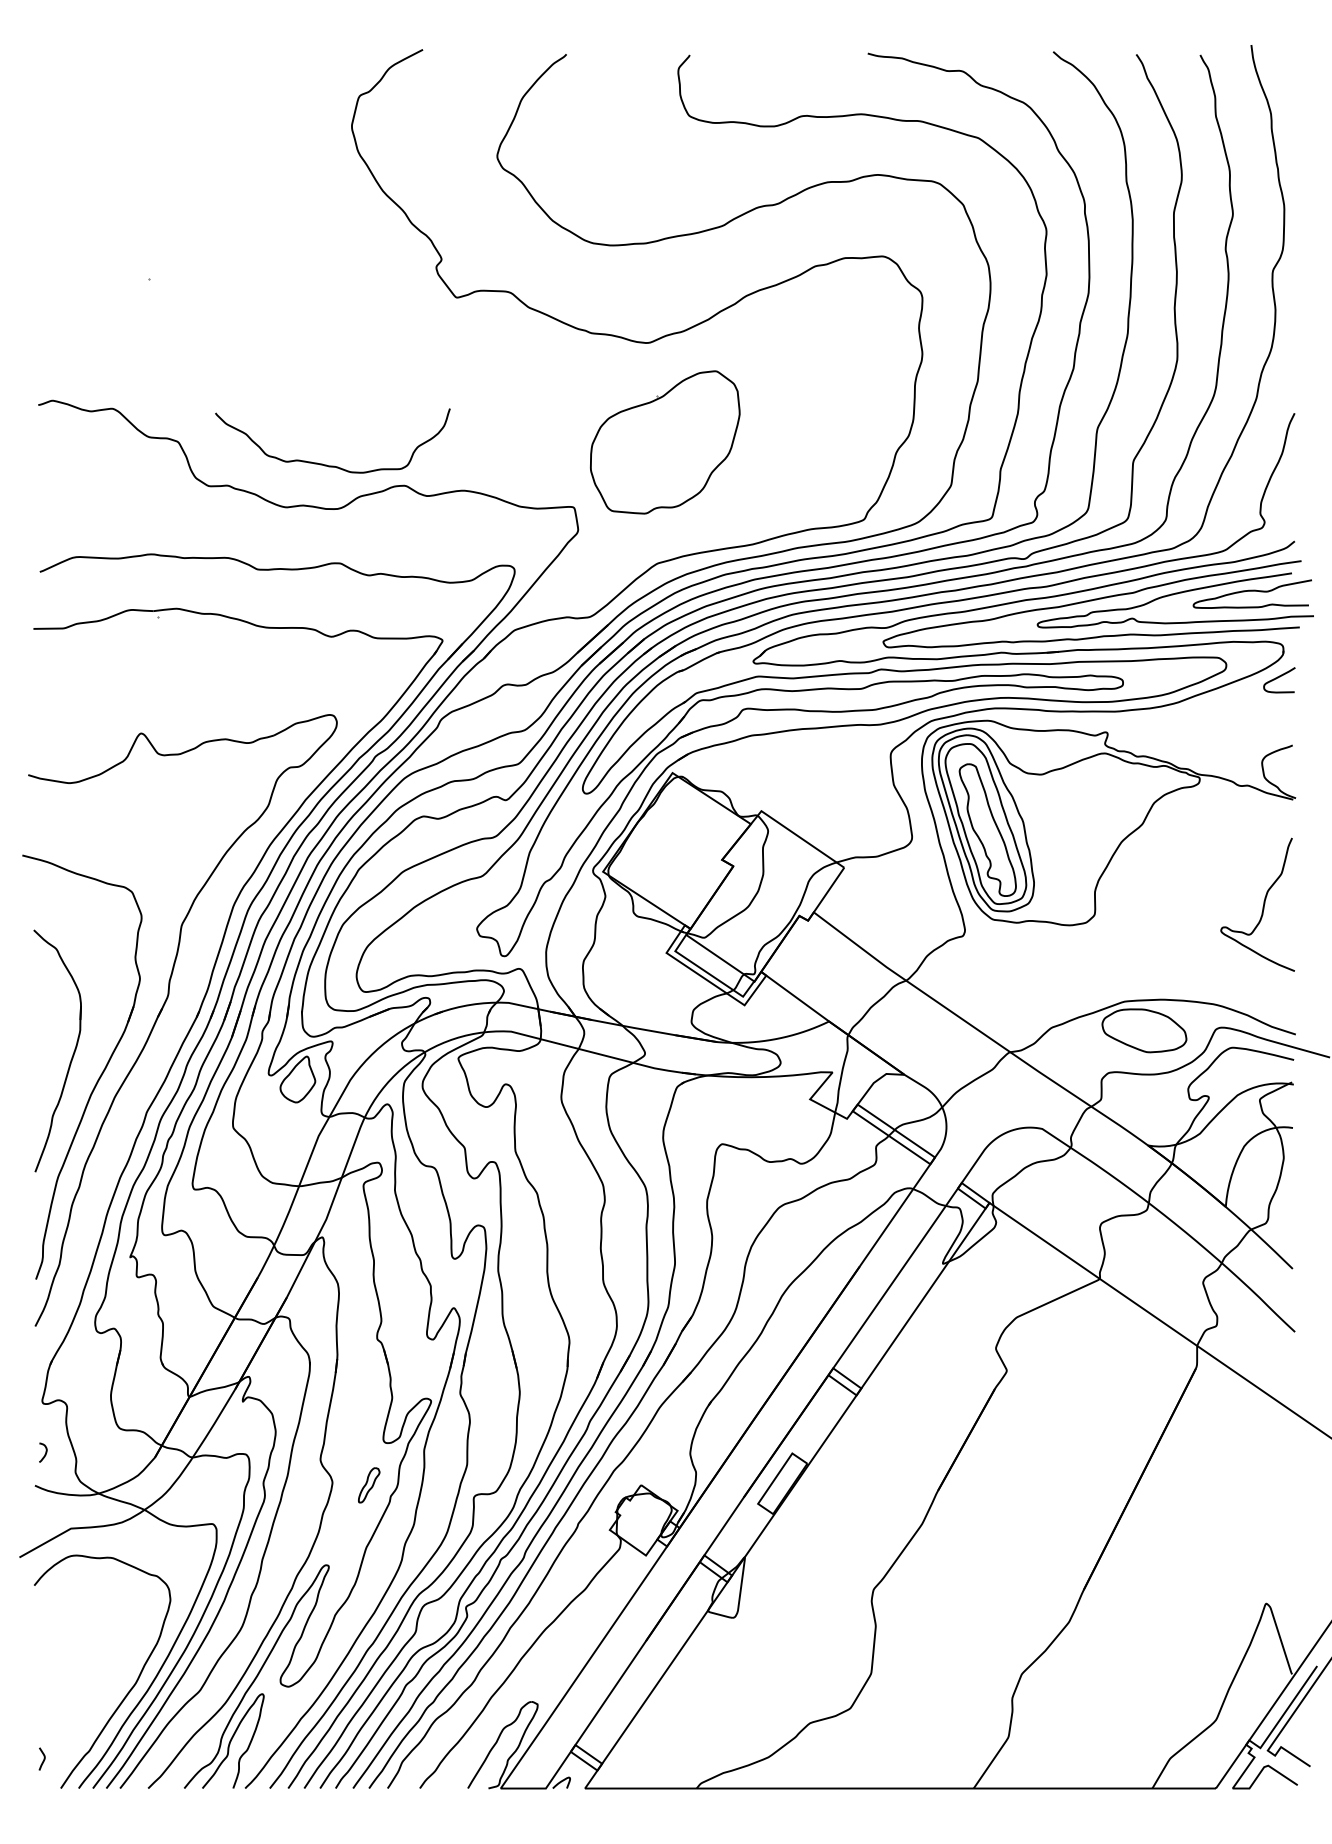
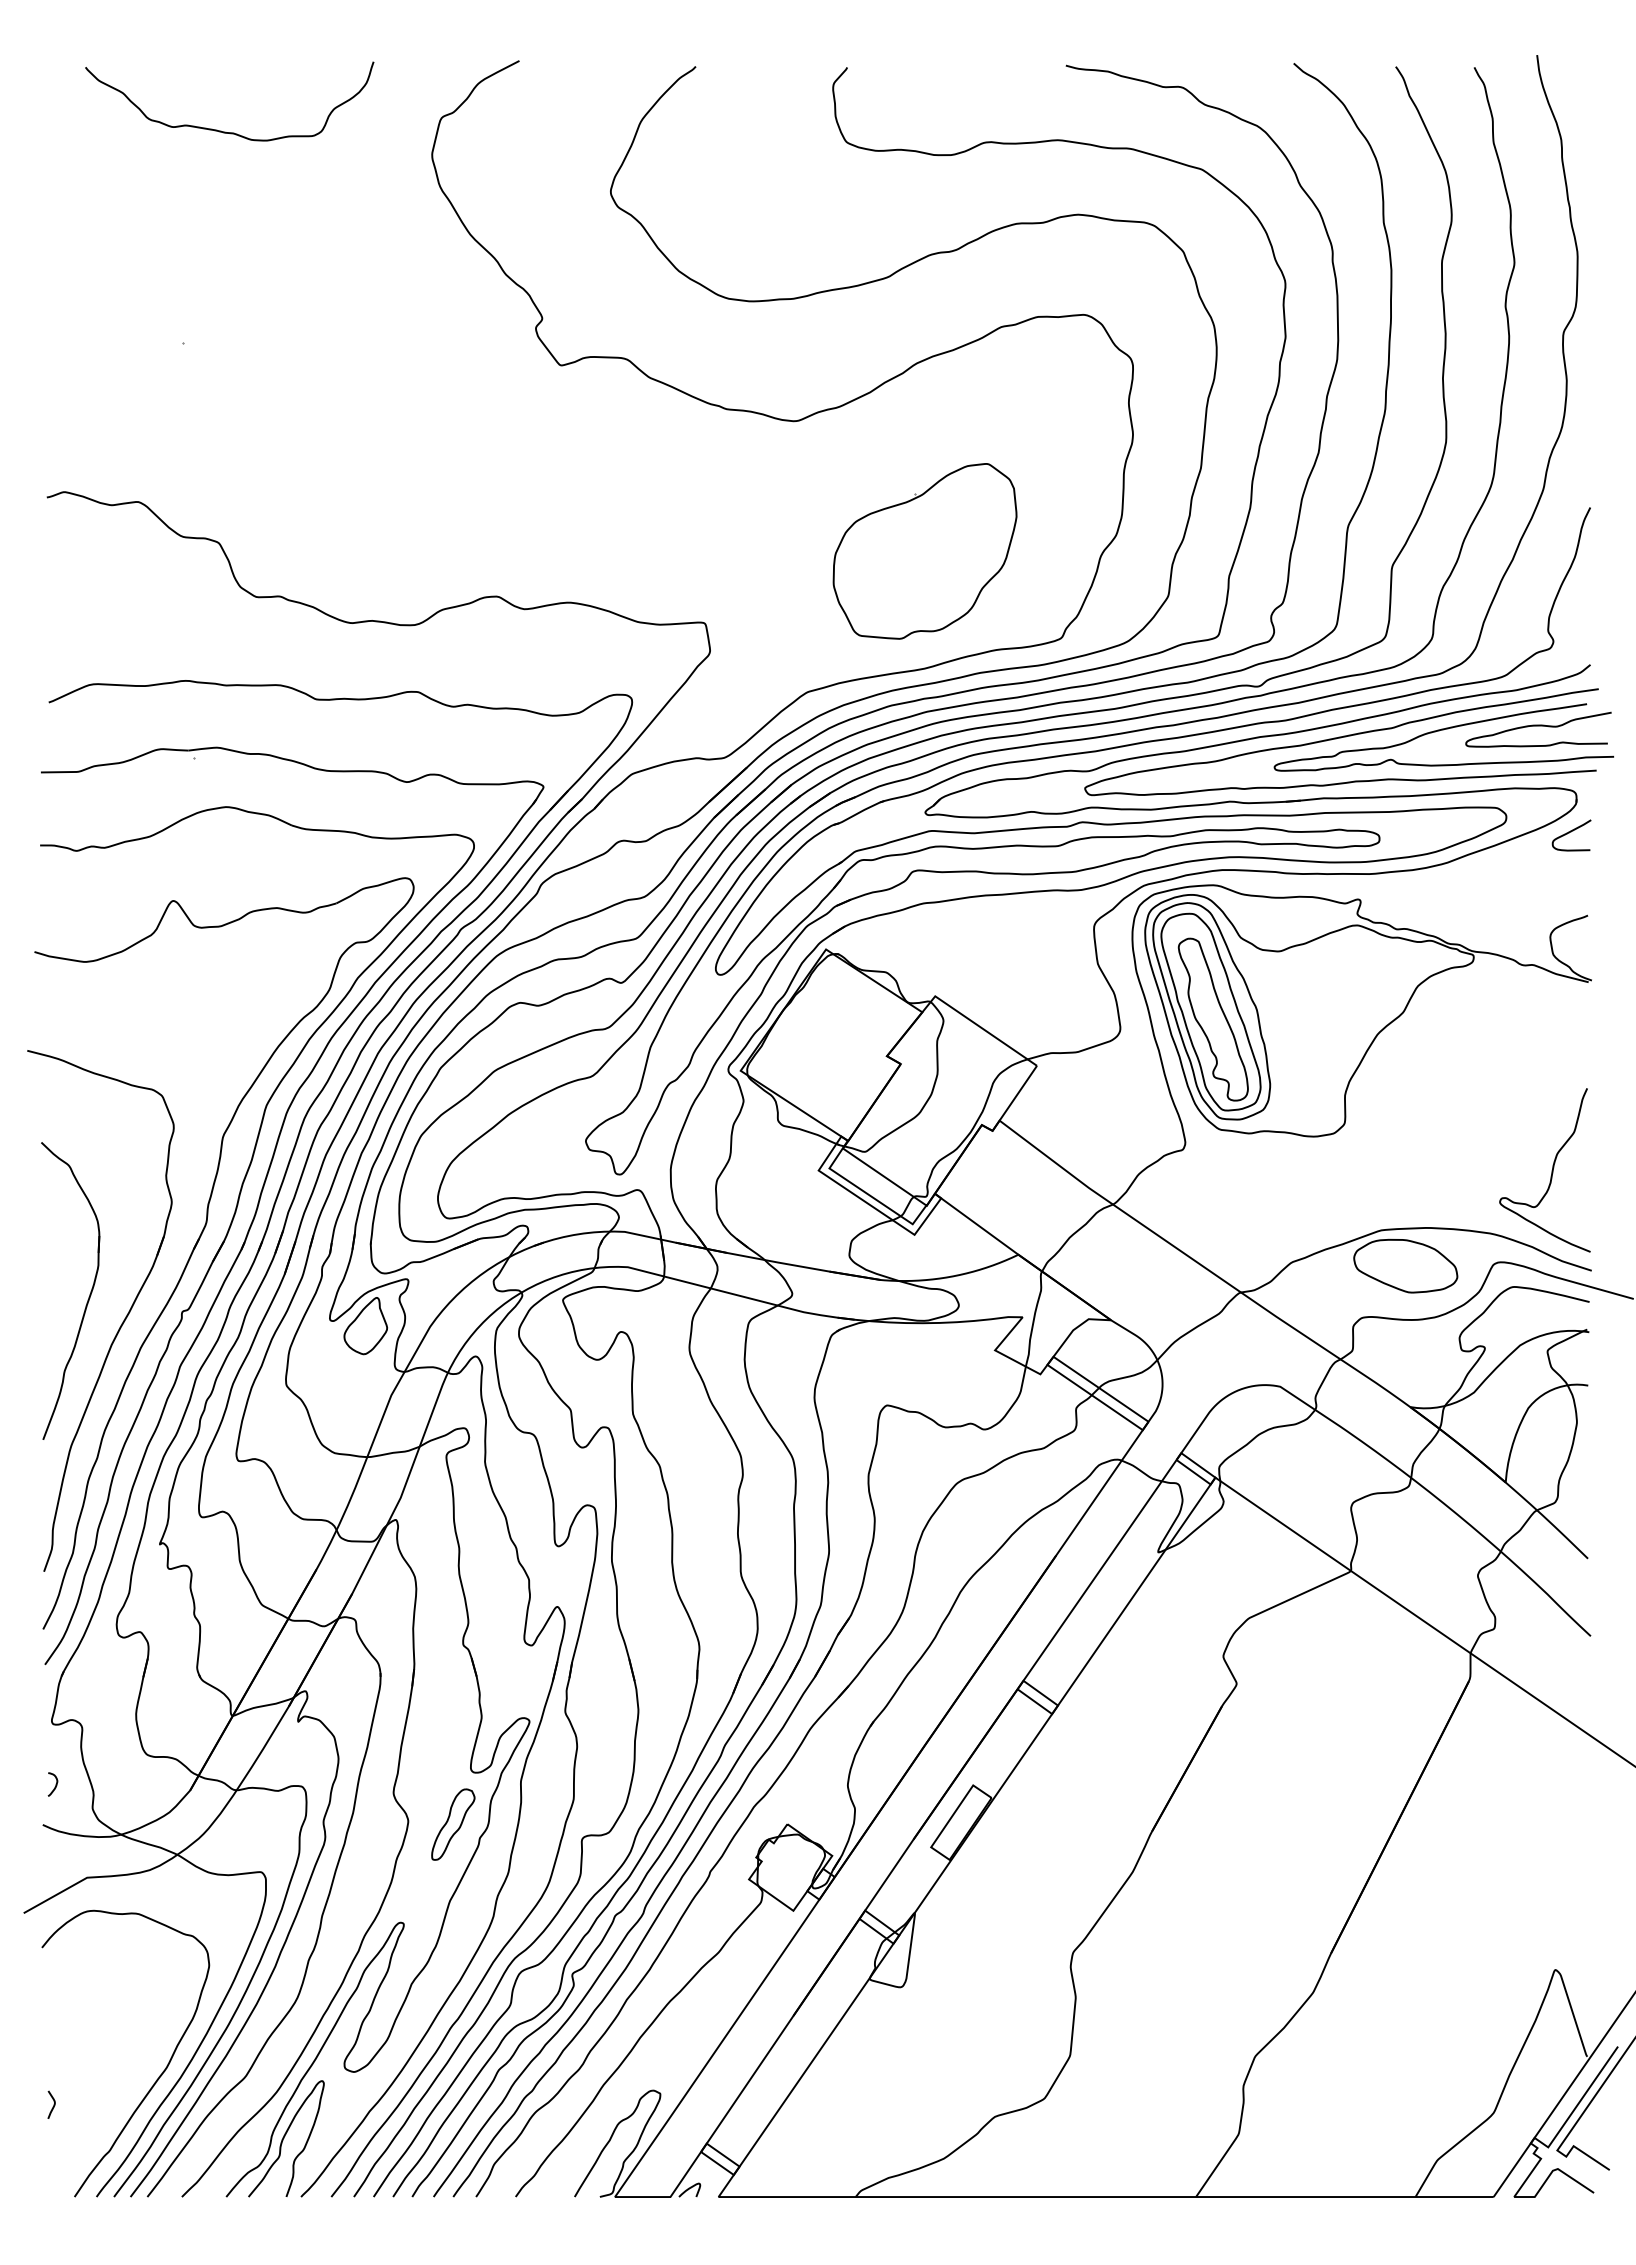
part: (664, 442) -> (924, 551), moved
curve: (326, 464) -> (221, 130), moved
curve: (1263, 904) -> (1551, 1170), moved
part: (188, 998) -> (231, 1226), added
part: (369, 1485) -> (453, 1824), size x1.67
curve: (43, 1758) -> (53, 2104), moved

